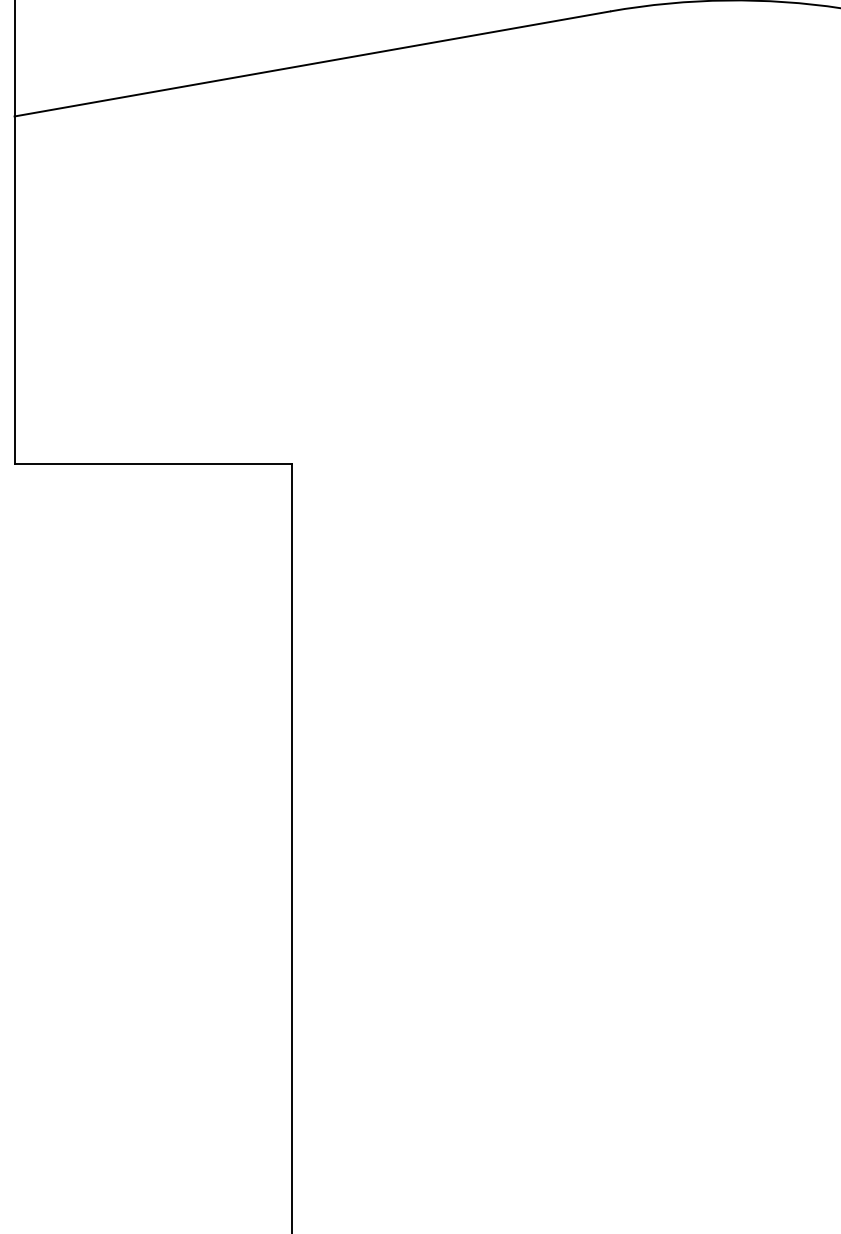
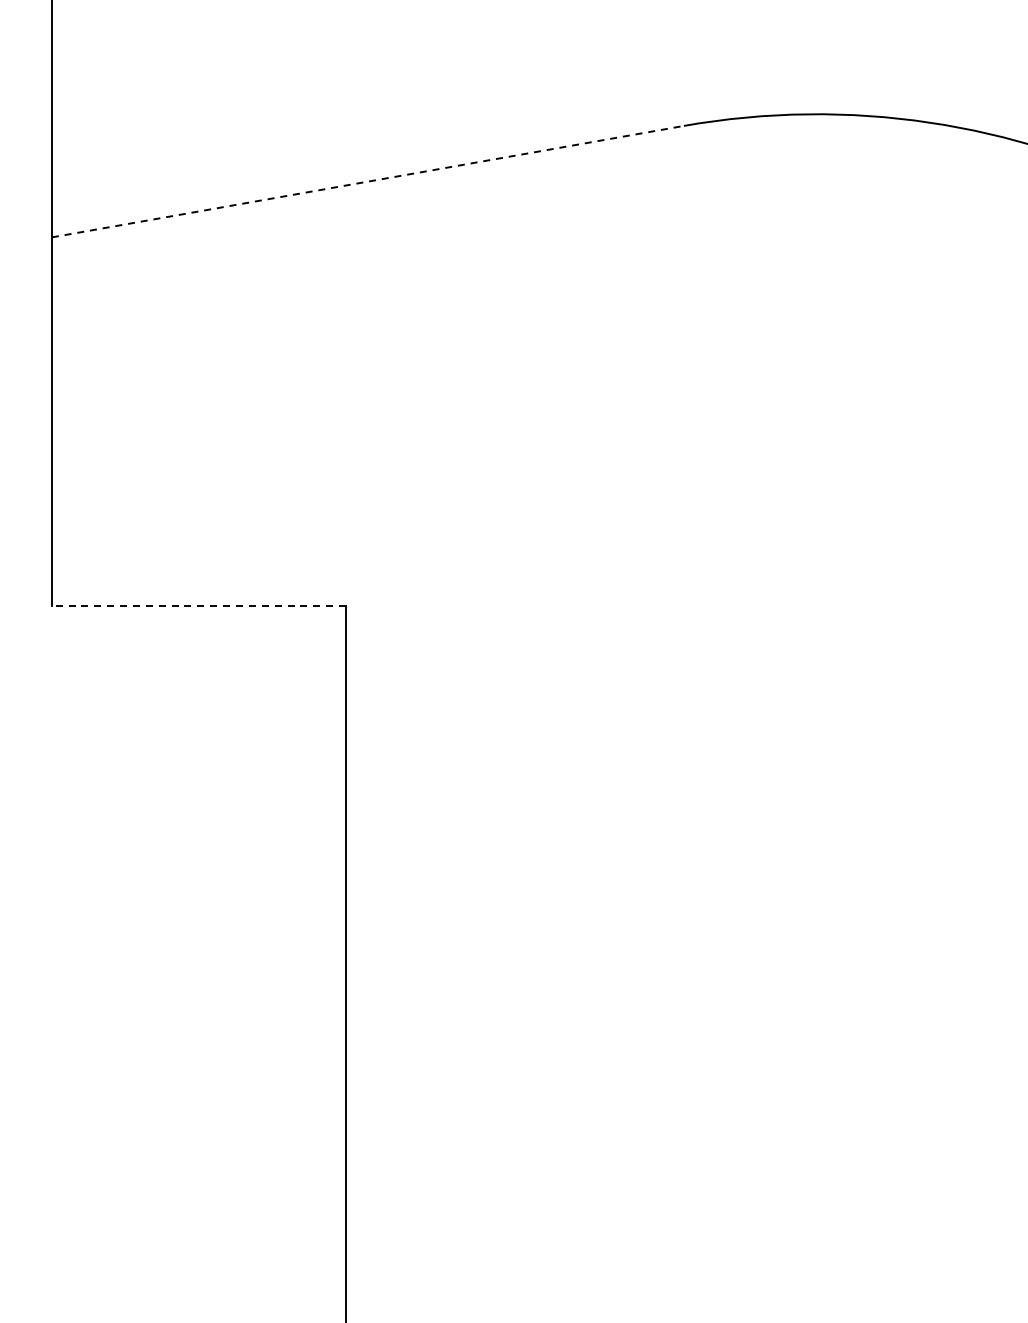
line: (312, 63) -> (367, 181), solid -> dashed
line: (152, 463) -> (198, 605), solid -> dashed

